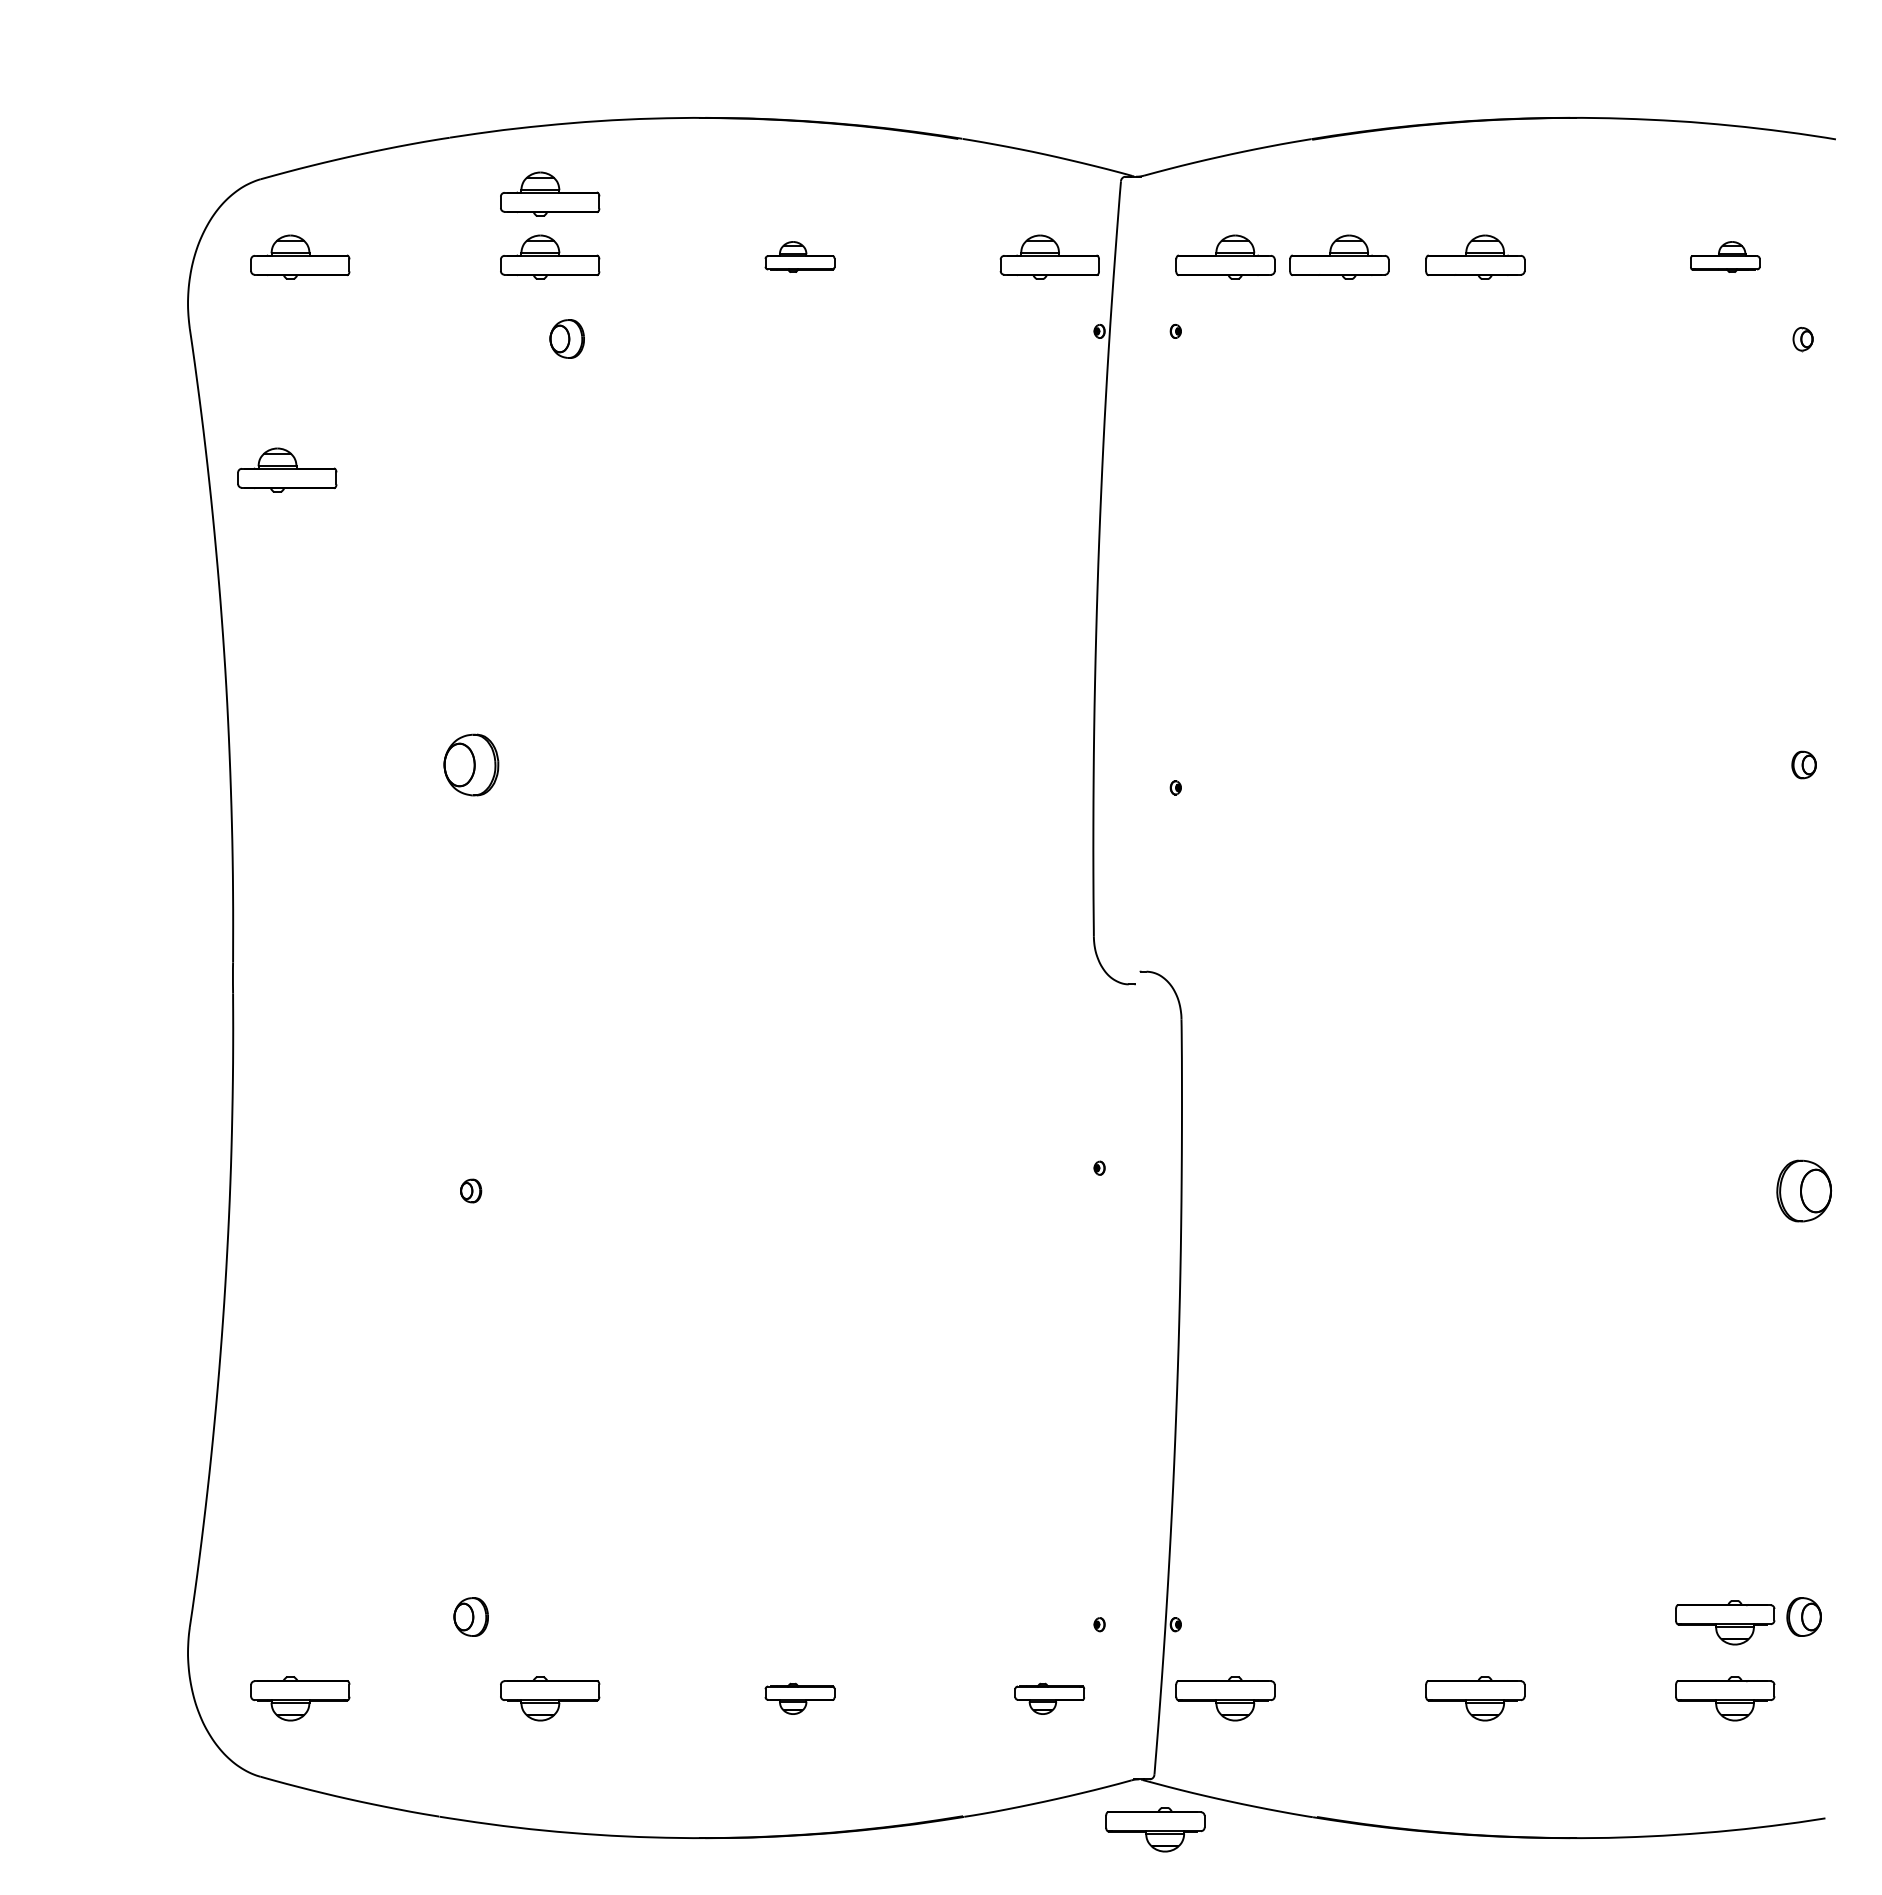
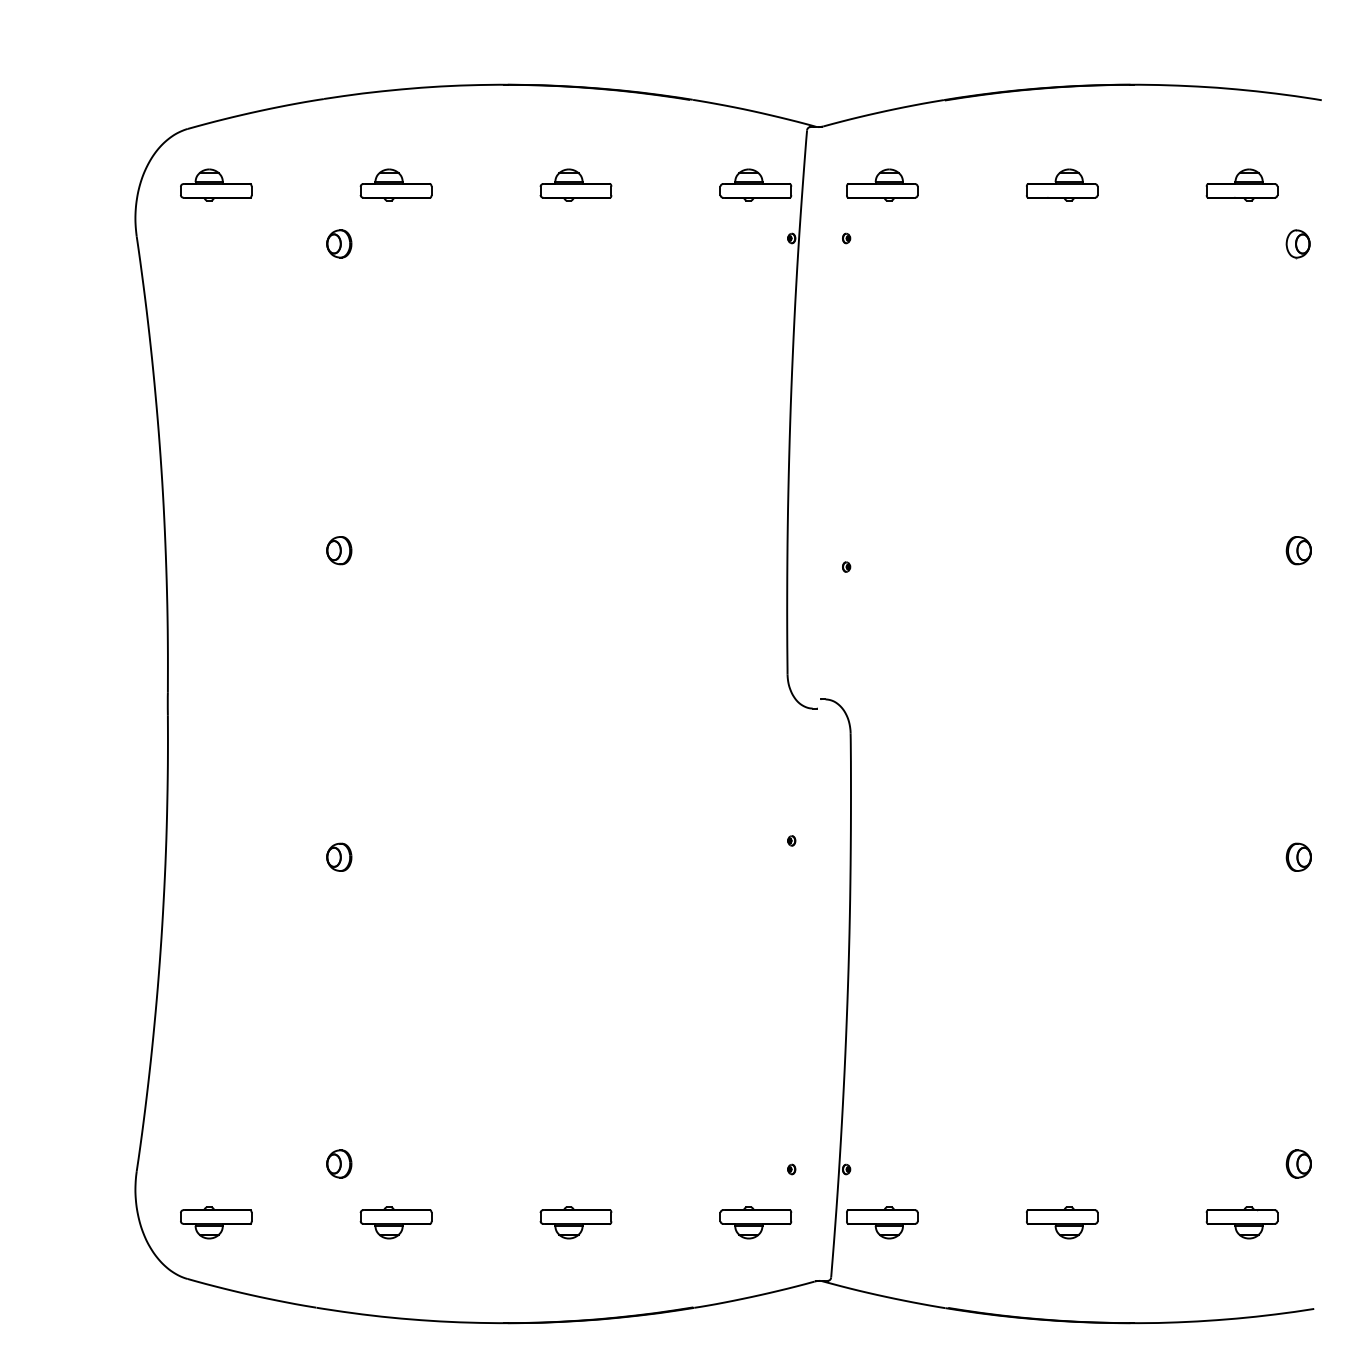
part: (550, 193) -> (396, 139), removed
part: (799, 256) -> (575, 184), size x1.43
part: (1339, 256) -> (964, 184), removed
part: (1725, 256) -> (1242, 184), size x1.43
part: (566, 338) -> (338, 243), moved
part: (1802, 339) -> (1297, 244), size x1.67
part: (287, 469) -> (207, 337), removed
part: (470, 764) -> (338, 550), size x0.62
part: (1803, 764) -> (1298, 550), size x1.43
part: (470, 1190) -> (338, 856), size x1.67
part: (1803, 1190) -> (1298, 856), size x0.62
part: (1725, 1622) -> (1242, 1167), removed
part: (799, 1698) -> (575, 1222), size x1.43
part: (1049, 1698) -> (755, 1222), size x1.43
part: (1155, 1829) -> (831, 1316), removed

